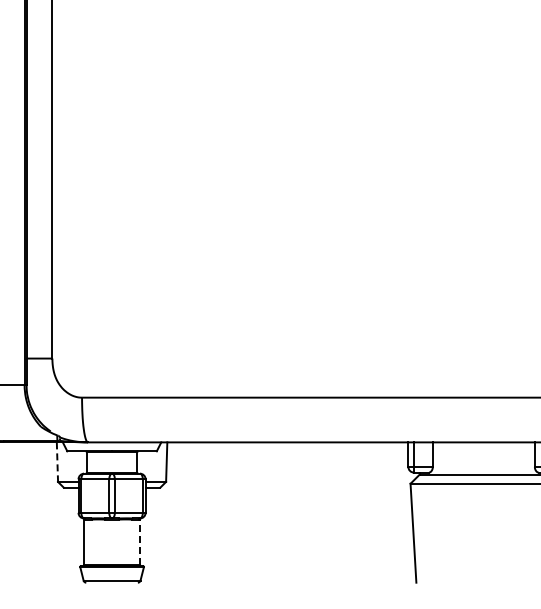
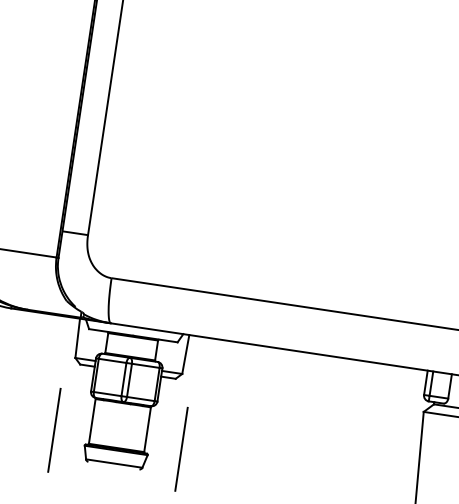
line: (57, 462) -> (77, 338), dashed -> solid
line: (140, 542) -> (147, 430), dashed -> solid
line: (47, 556) -> (53, 430), added
line: (176, 556) -> (181, 449), added

